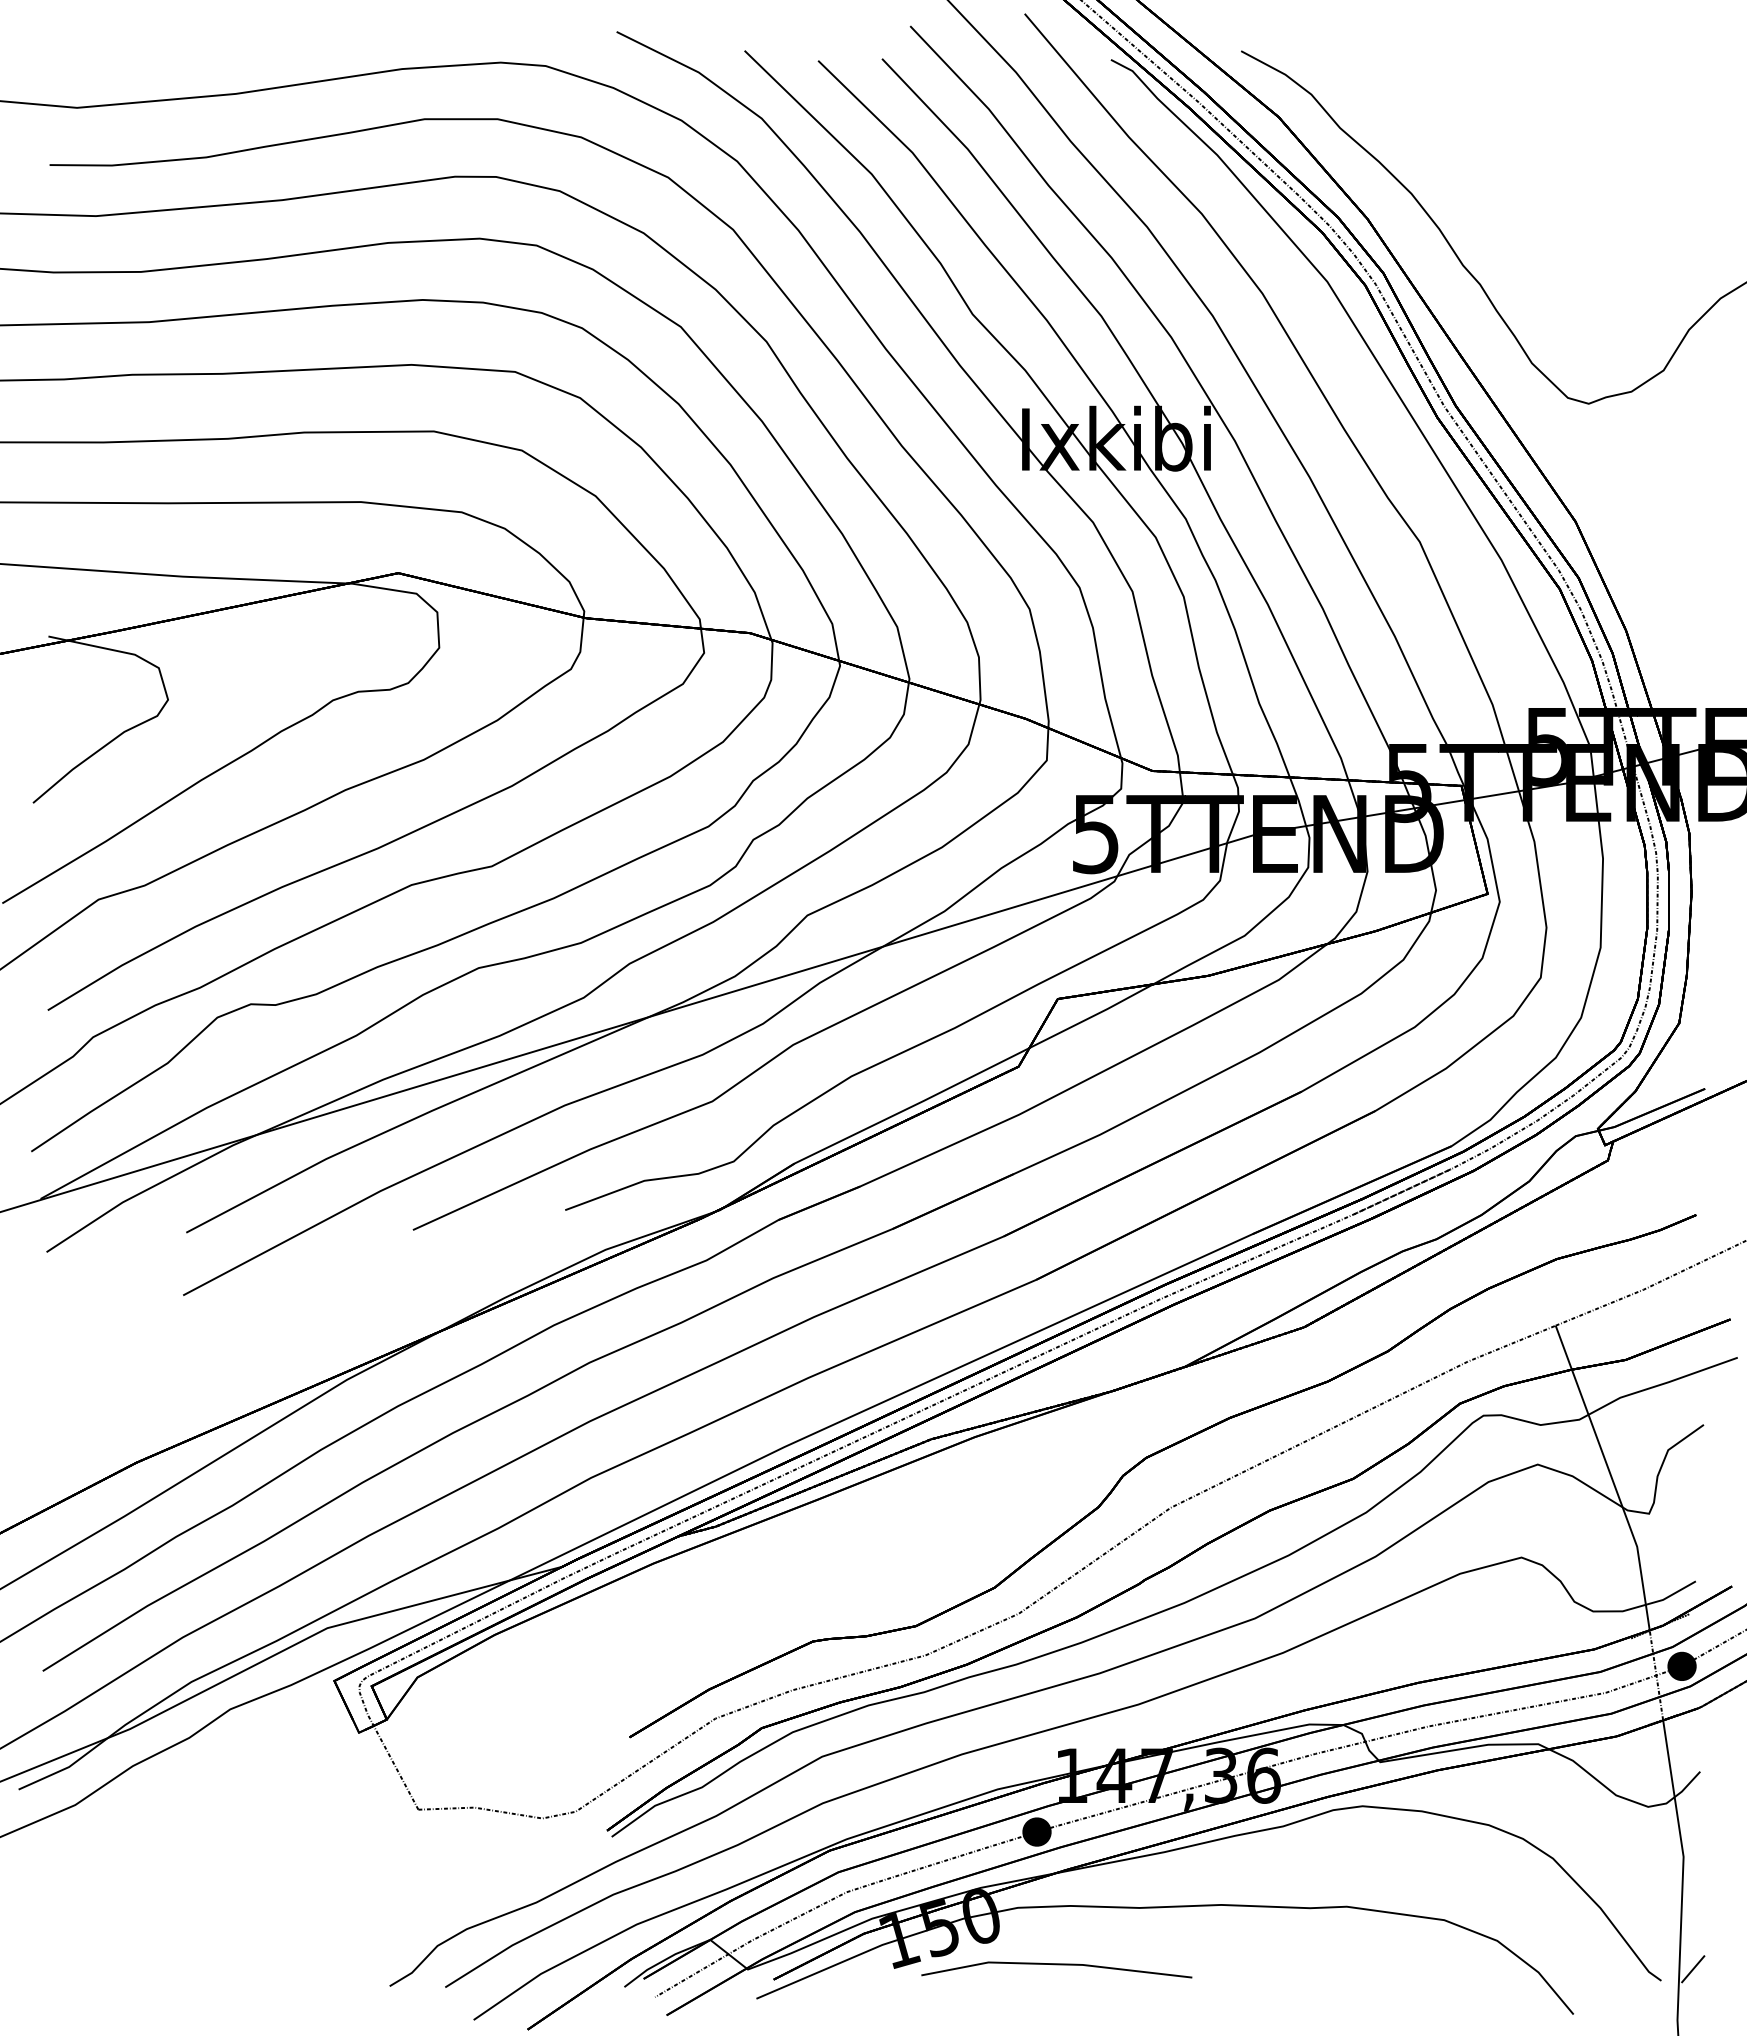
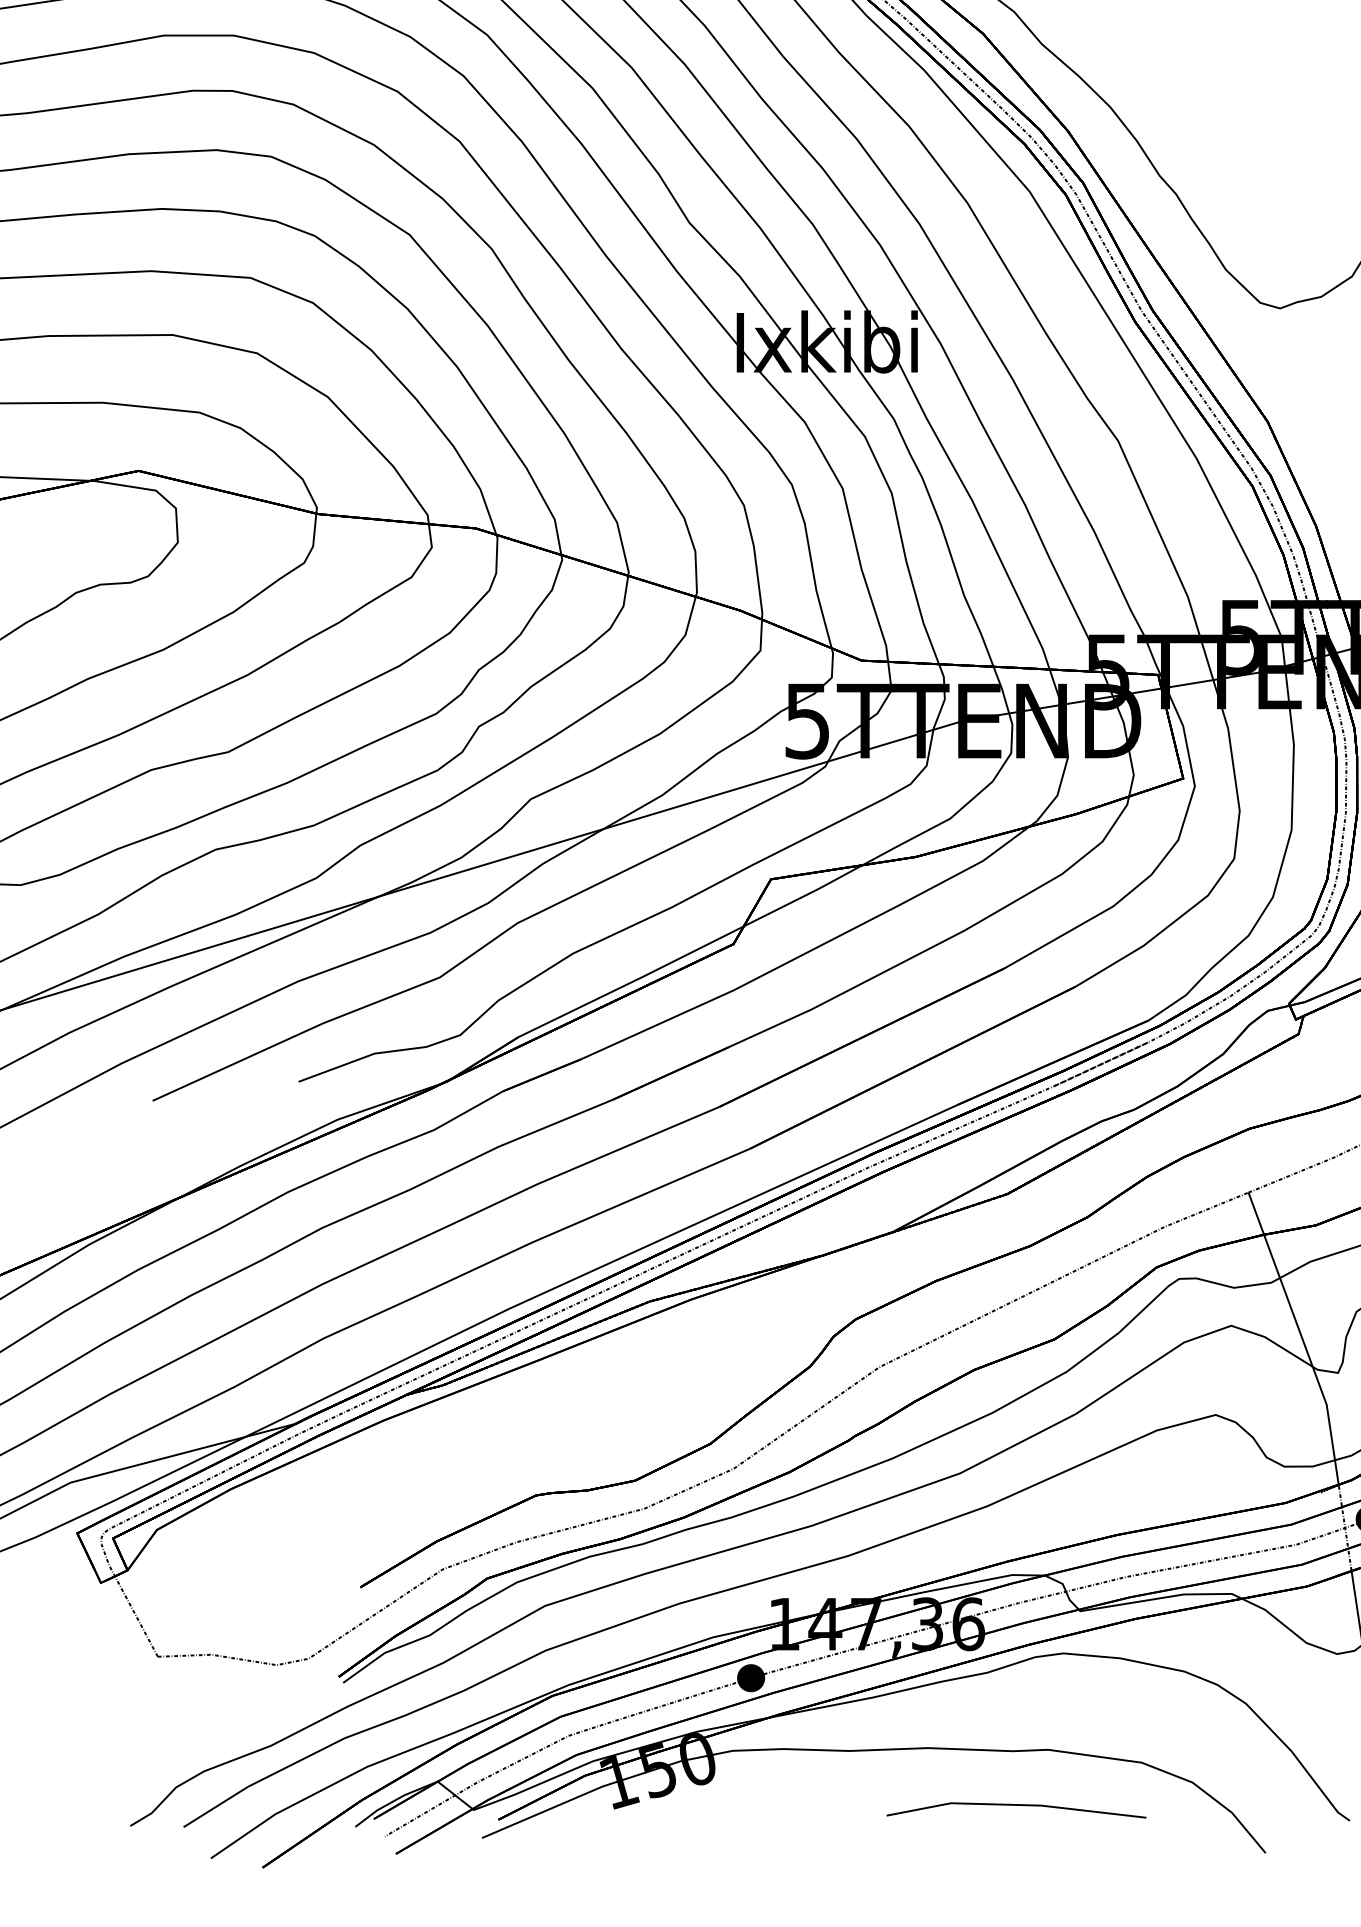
line: (1056, 1965) -> (1016, 1806), moved

